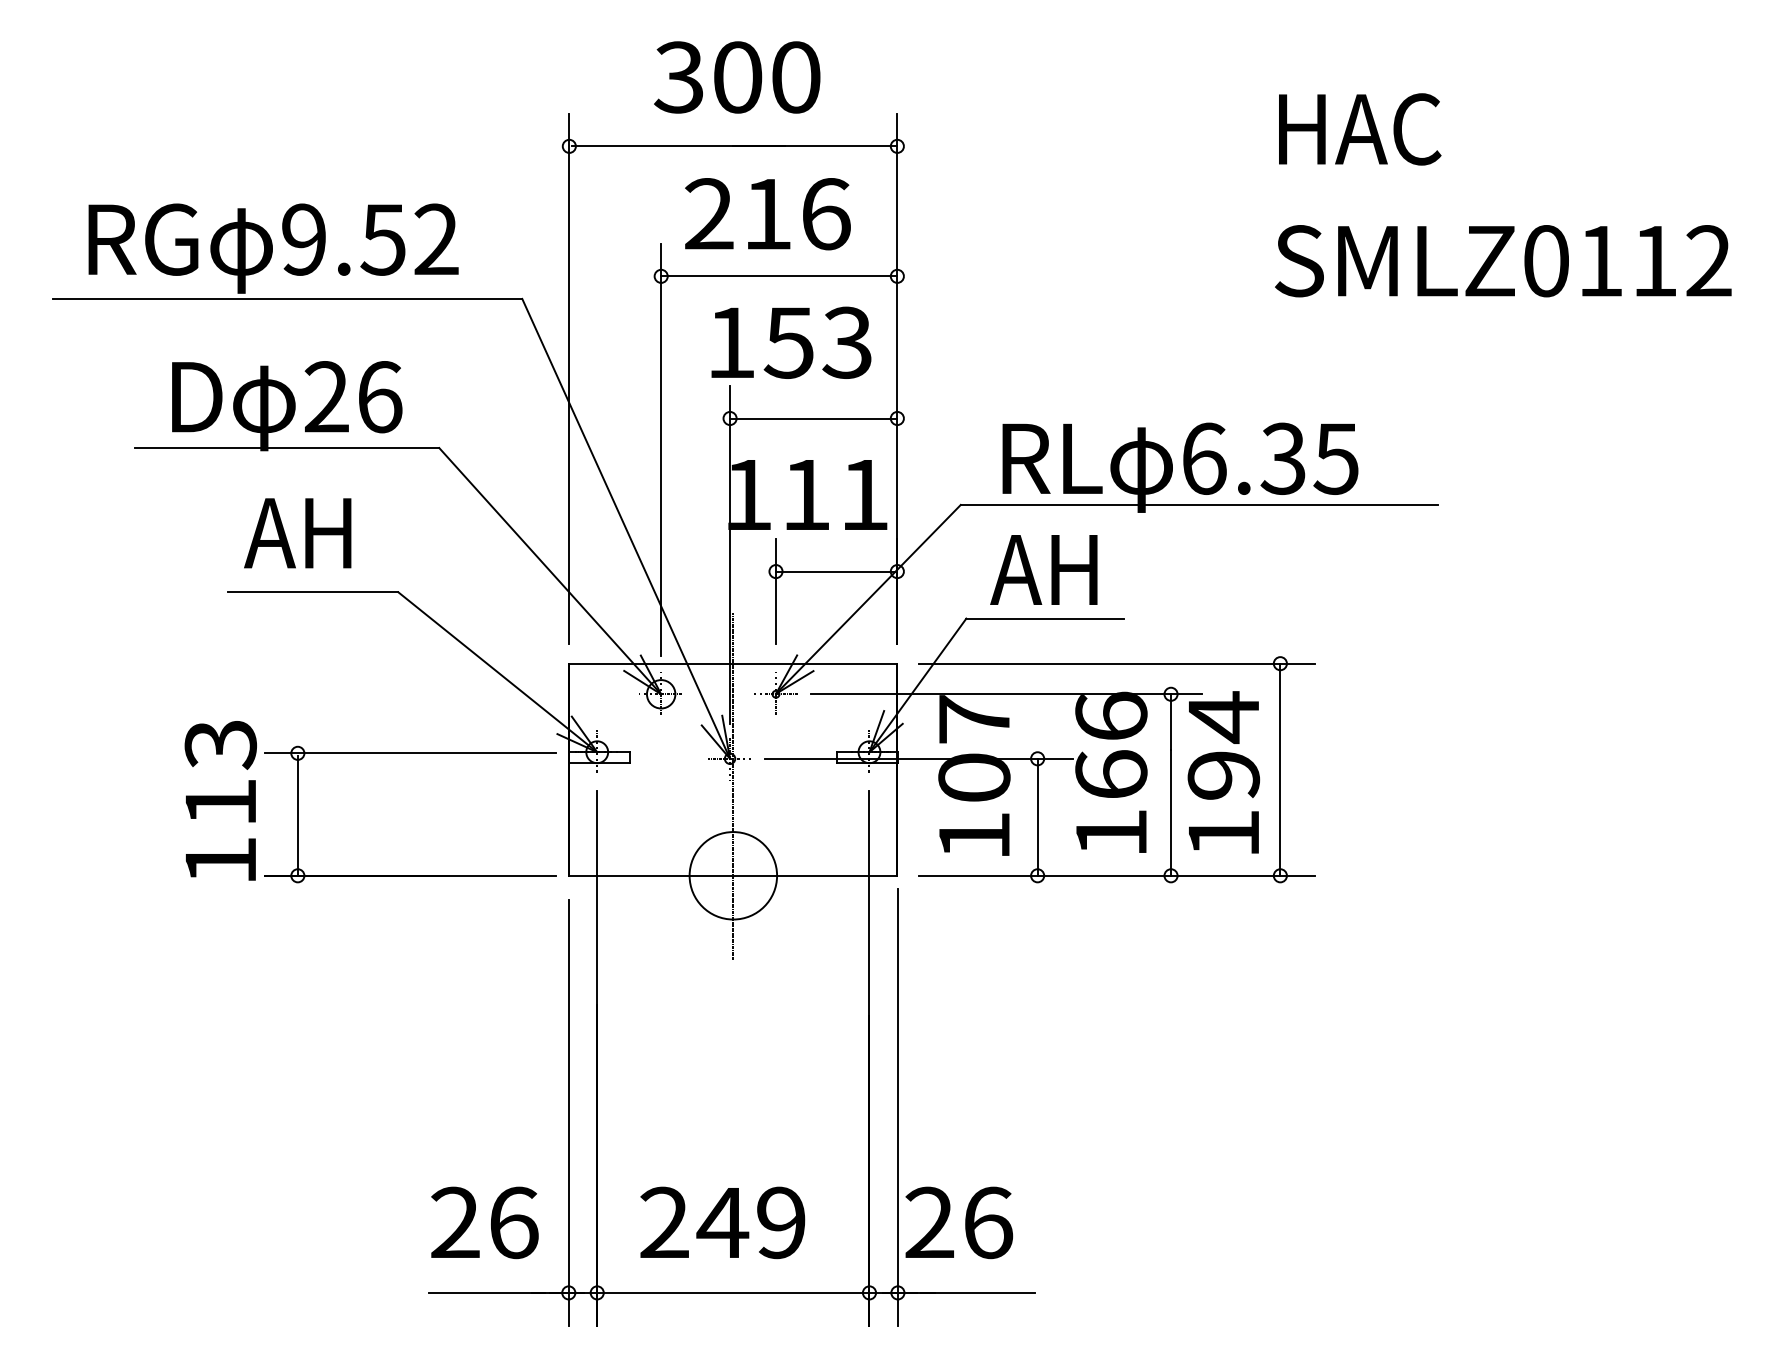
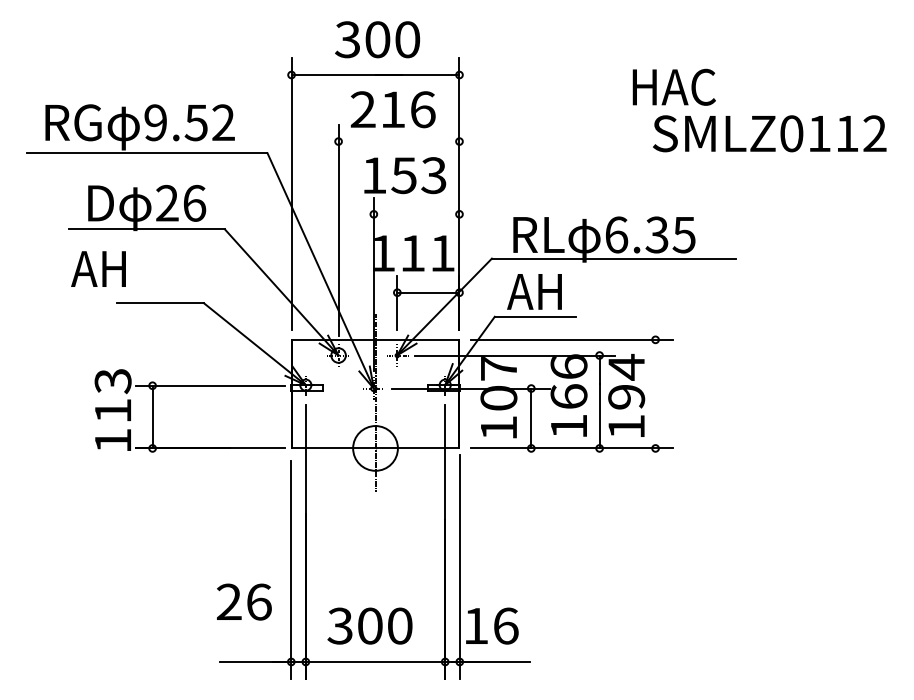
text: (1358, 127) -> (673, 86), moved
line: (778, 276) -> (398, 141), removed
line: (813, 418) -> (416, 214), removed
text: (297, 532) -> (98, 268), moved
line: (1280, 768) -> (655, 393), removed
text: (485, 1221) -> (244, 601), moved
text: (721, 1221) -> (369, 625), 249 -> 300
text: (928, 1221) -> (475, 625), 26 -> 16

